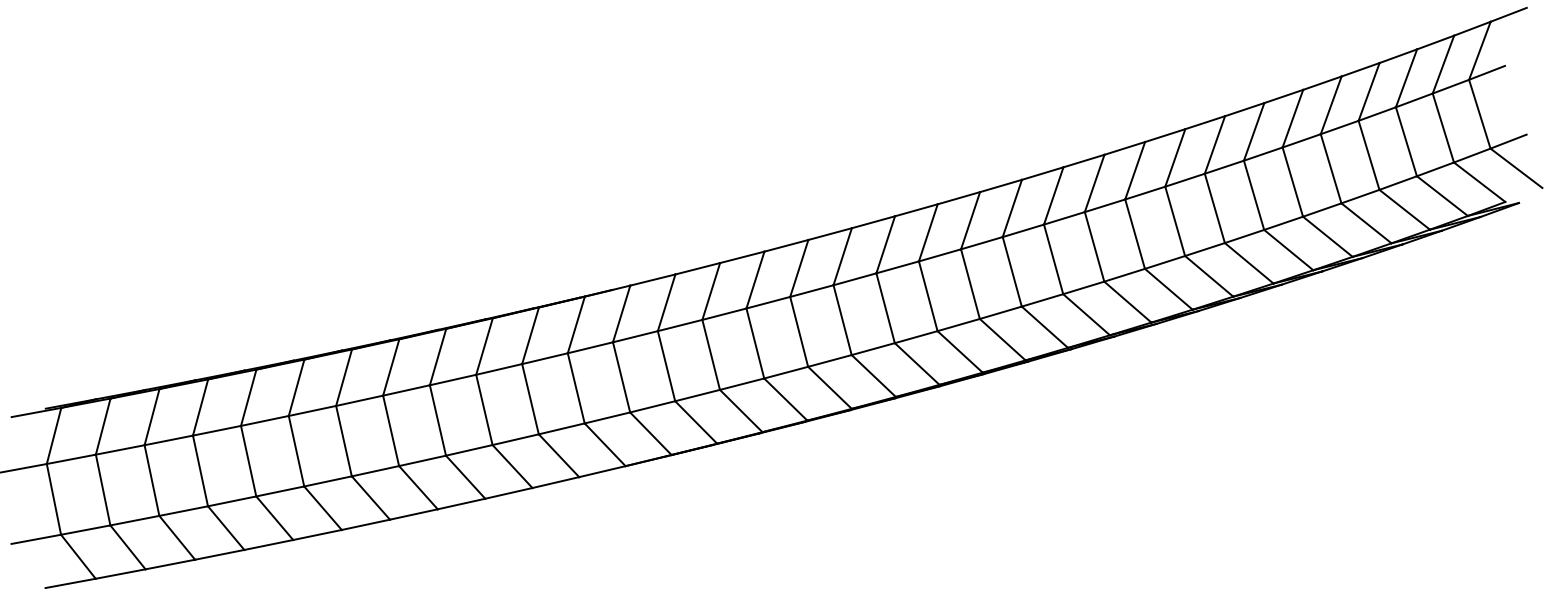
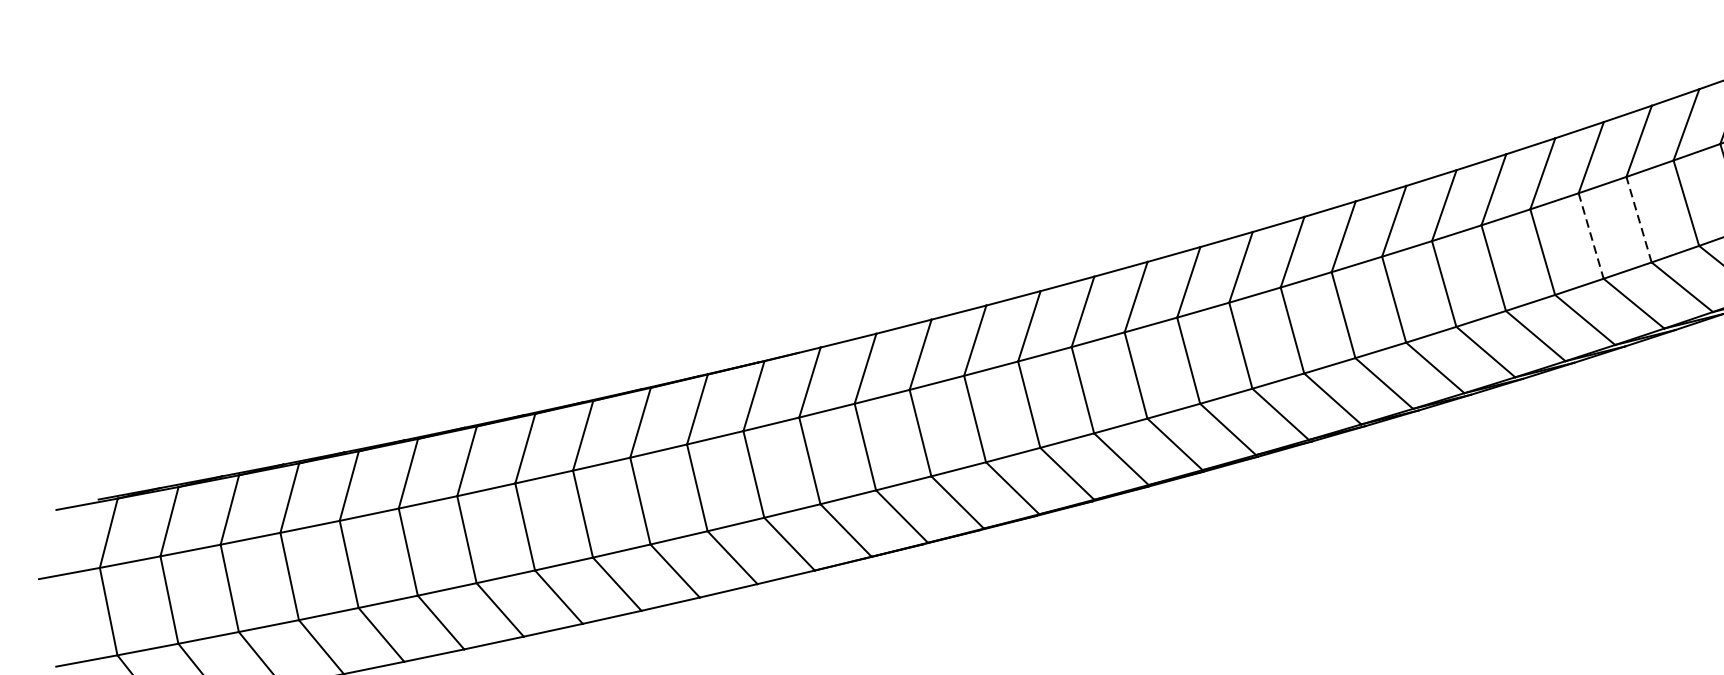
line: (1292, 181) -> (1638, 218), solid -> dashed
line: (1254, 195) -> (1591, 236), solid -> dashed

